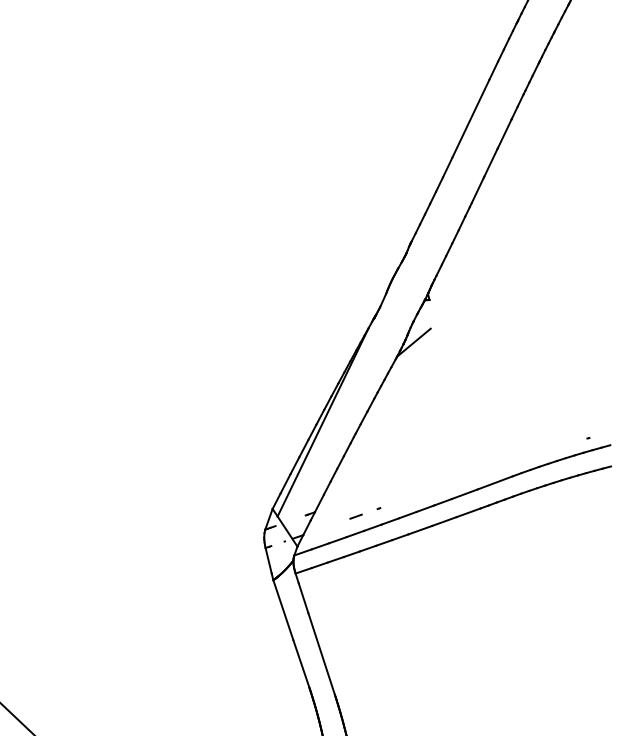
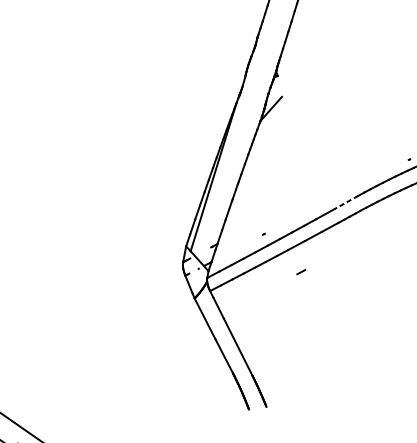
line: (495, 482) -> (346, 202), solid -> dashed
line: (355, 516) -> (300, 272), moved

